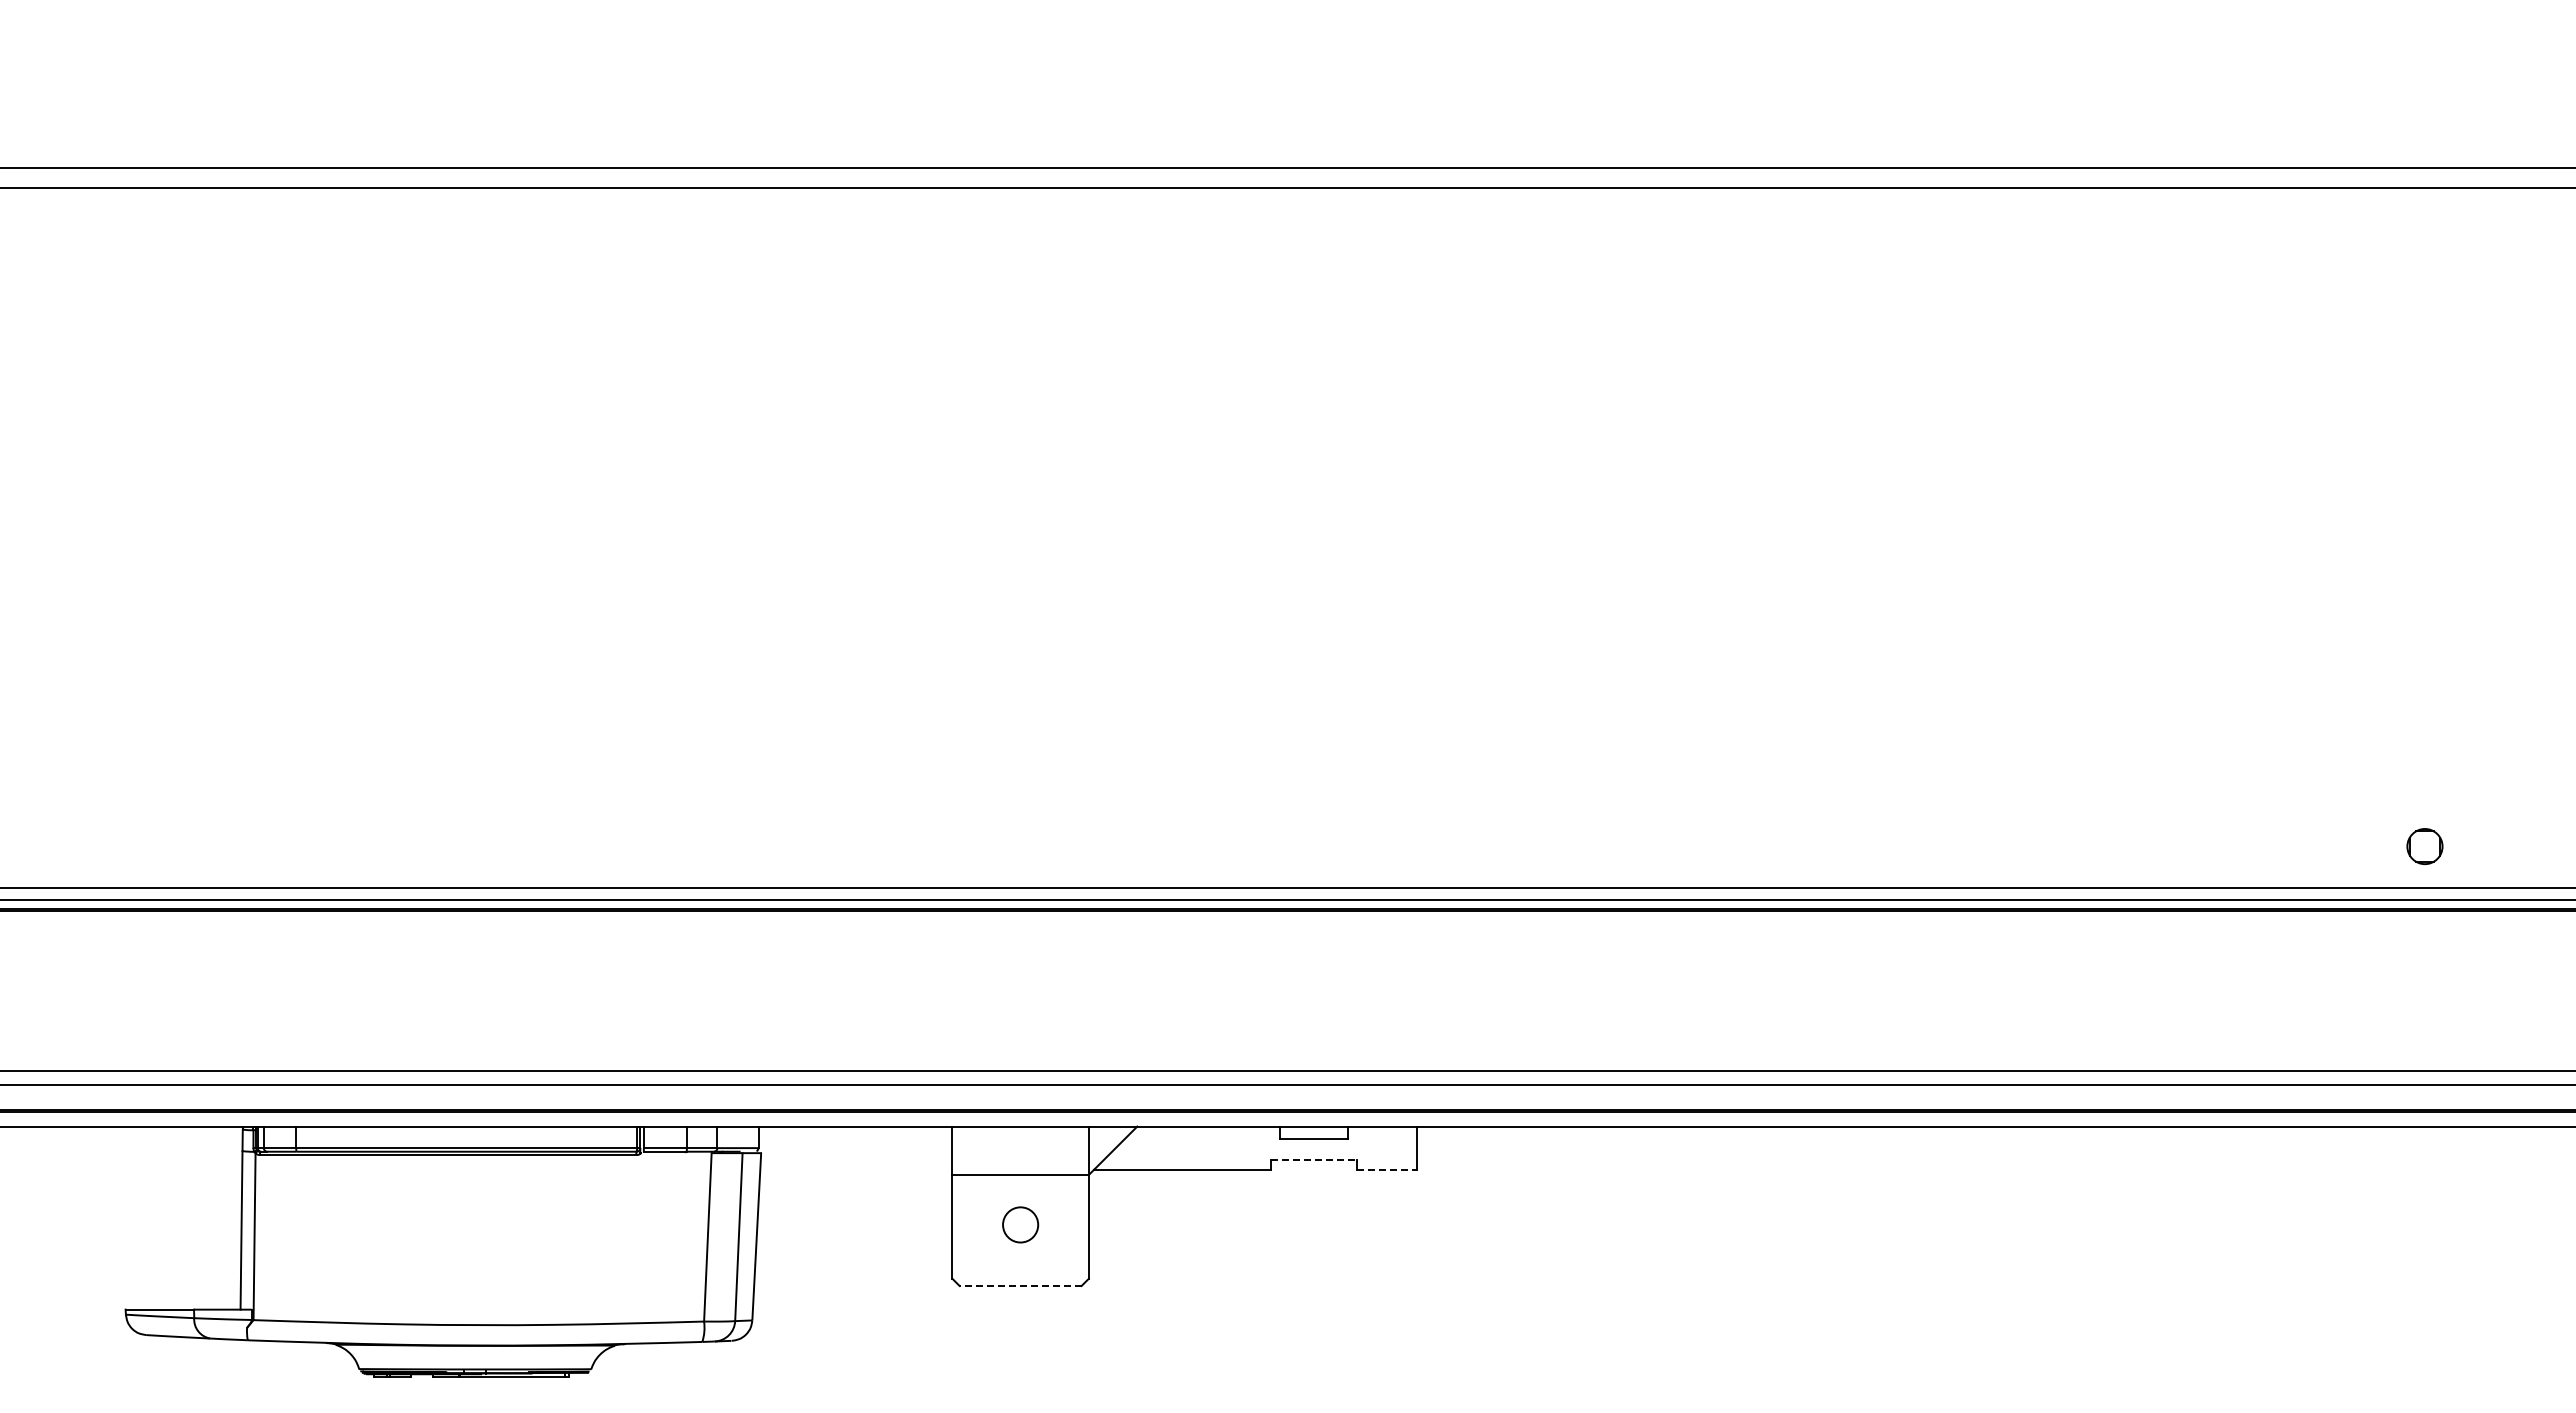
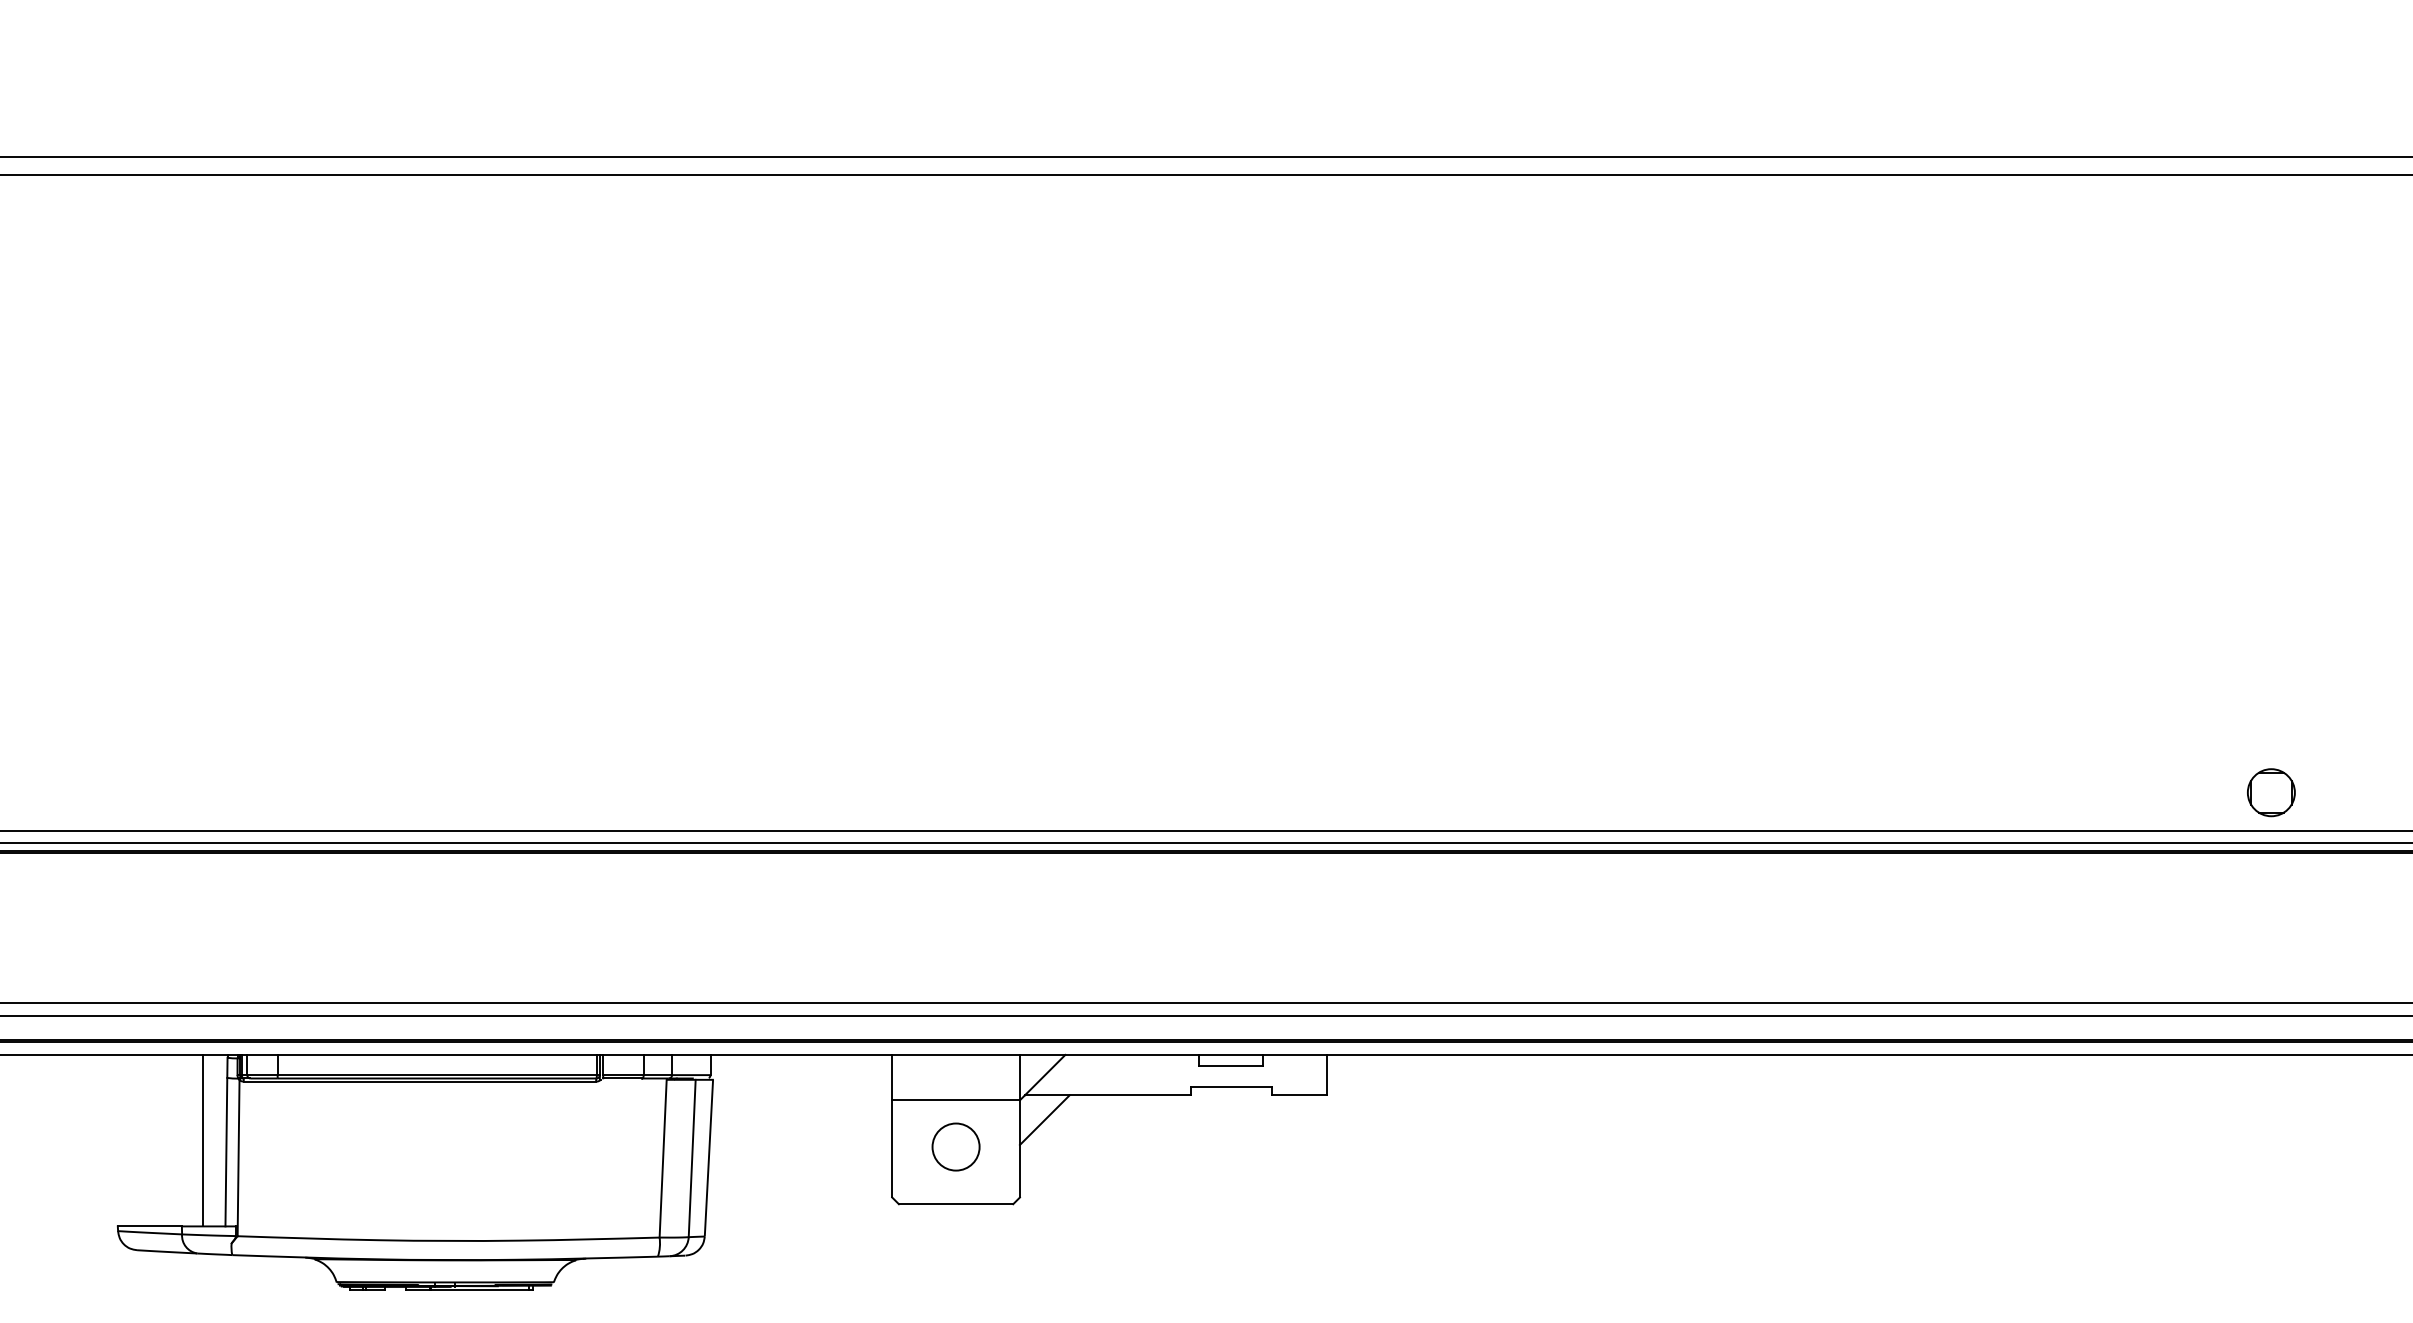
part: (2424, 846) -> (2270, 792), size x1.43
line: (1314, 1160) -> (1231, 1086), dashed -> solid
line: (1387, 1169) -> (1299, 1095), dashed -> solid
line: (1114, 1195) -> (1043, 1119), added
line: (216, 1217) -> (202, 1140), added
circle: (1020, 1224) -> (955, 1146), size x1.43
line: (1020, 1285) -> (955, 1203), dashed -> solid

